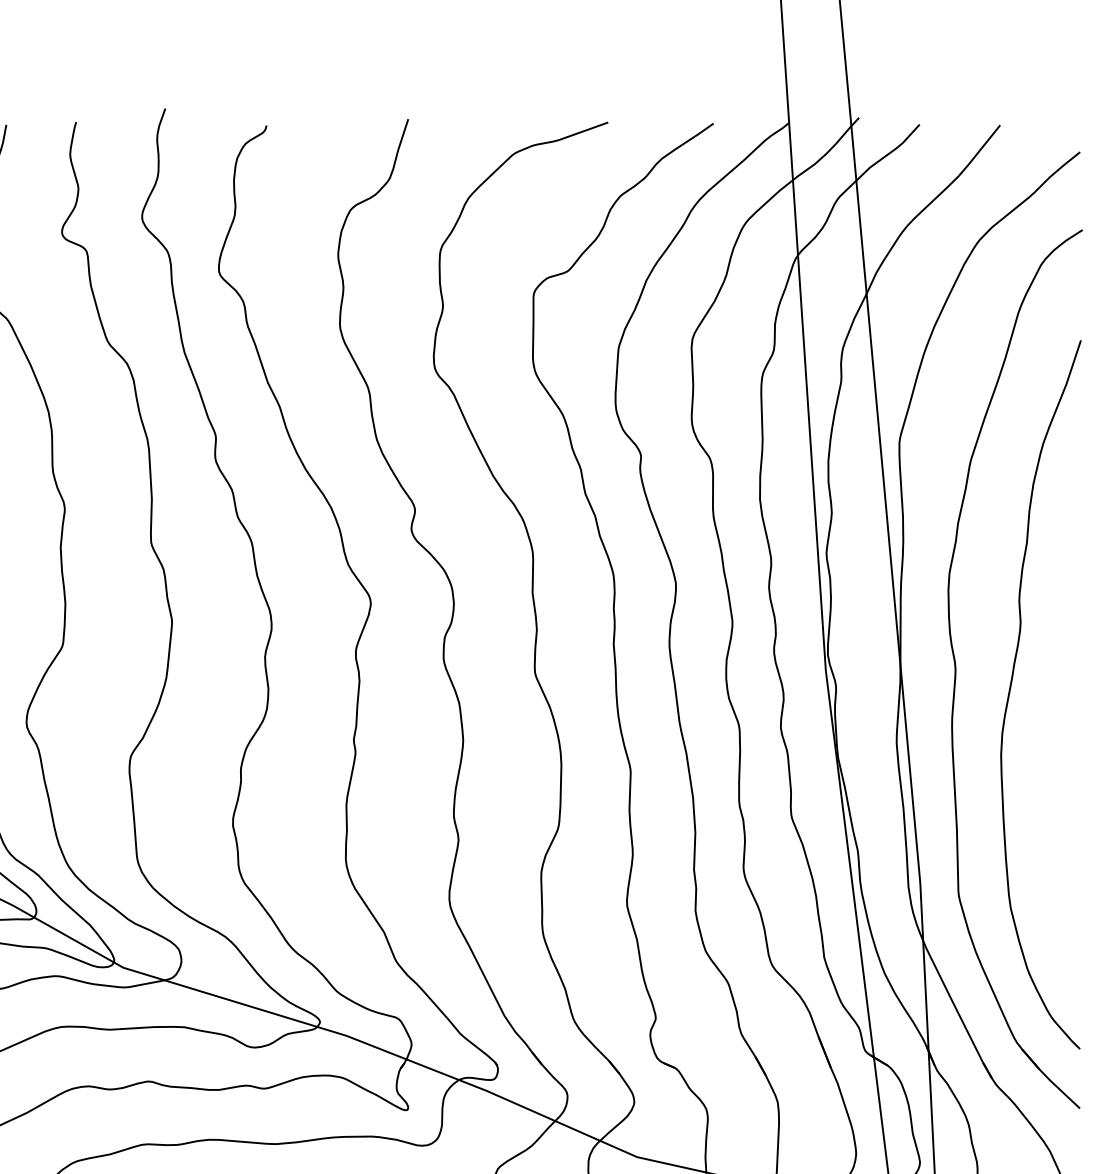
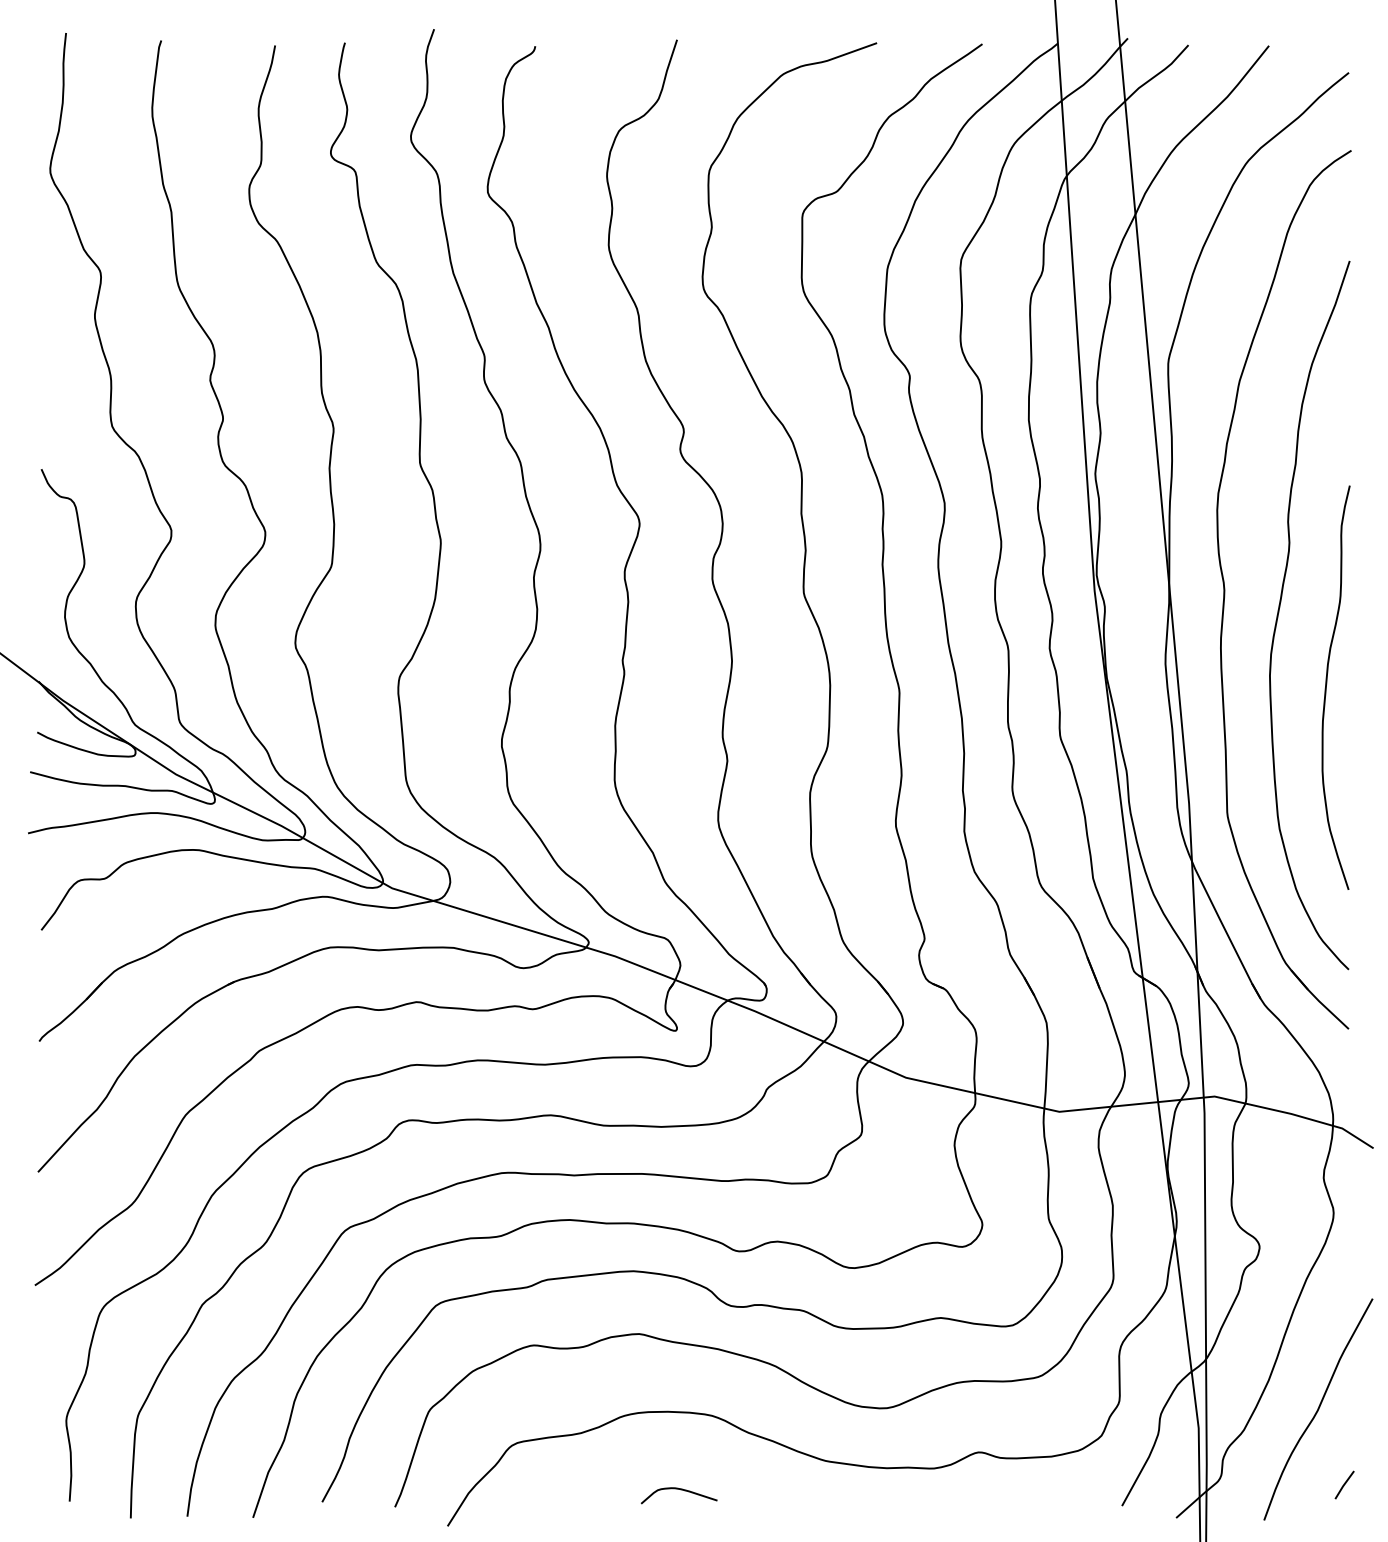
curve: (1058, 763) -> (1327, 684), added

